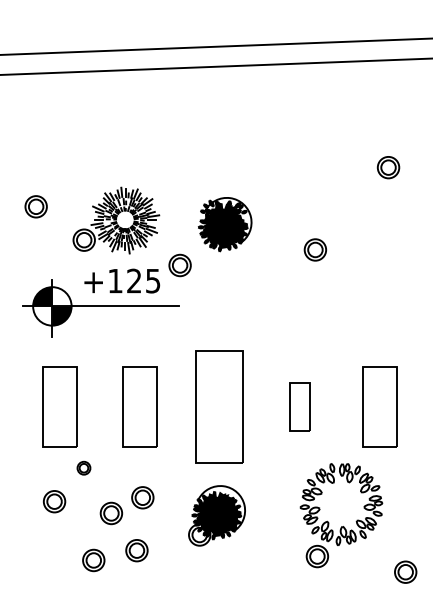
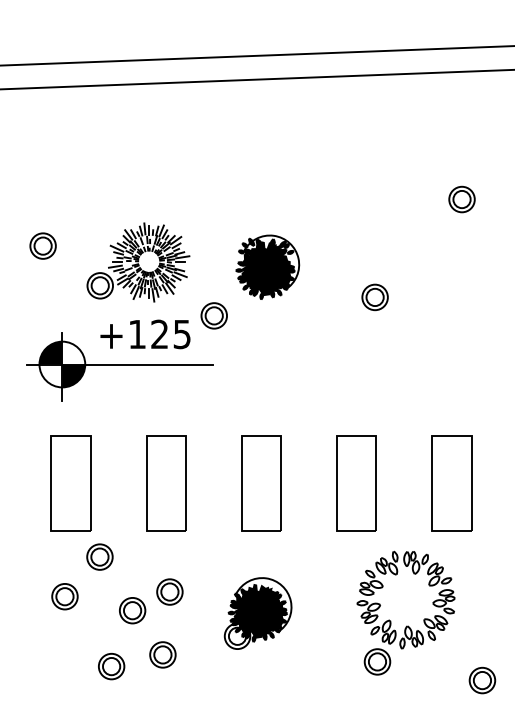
part: (219, 406) -> (261, 483), size x0.71
part: (299, 406) -> (356, 483), size x1.67
part: (83, 467) -> (99, 556), size x1.67

